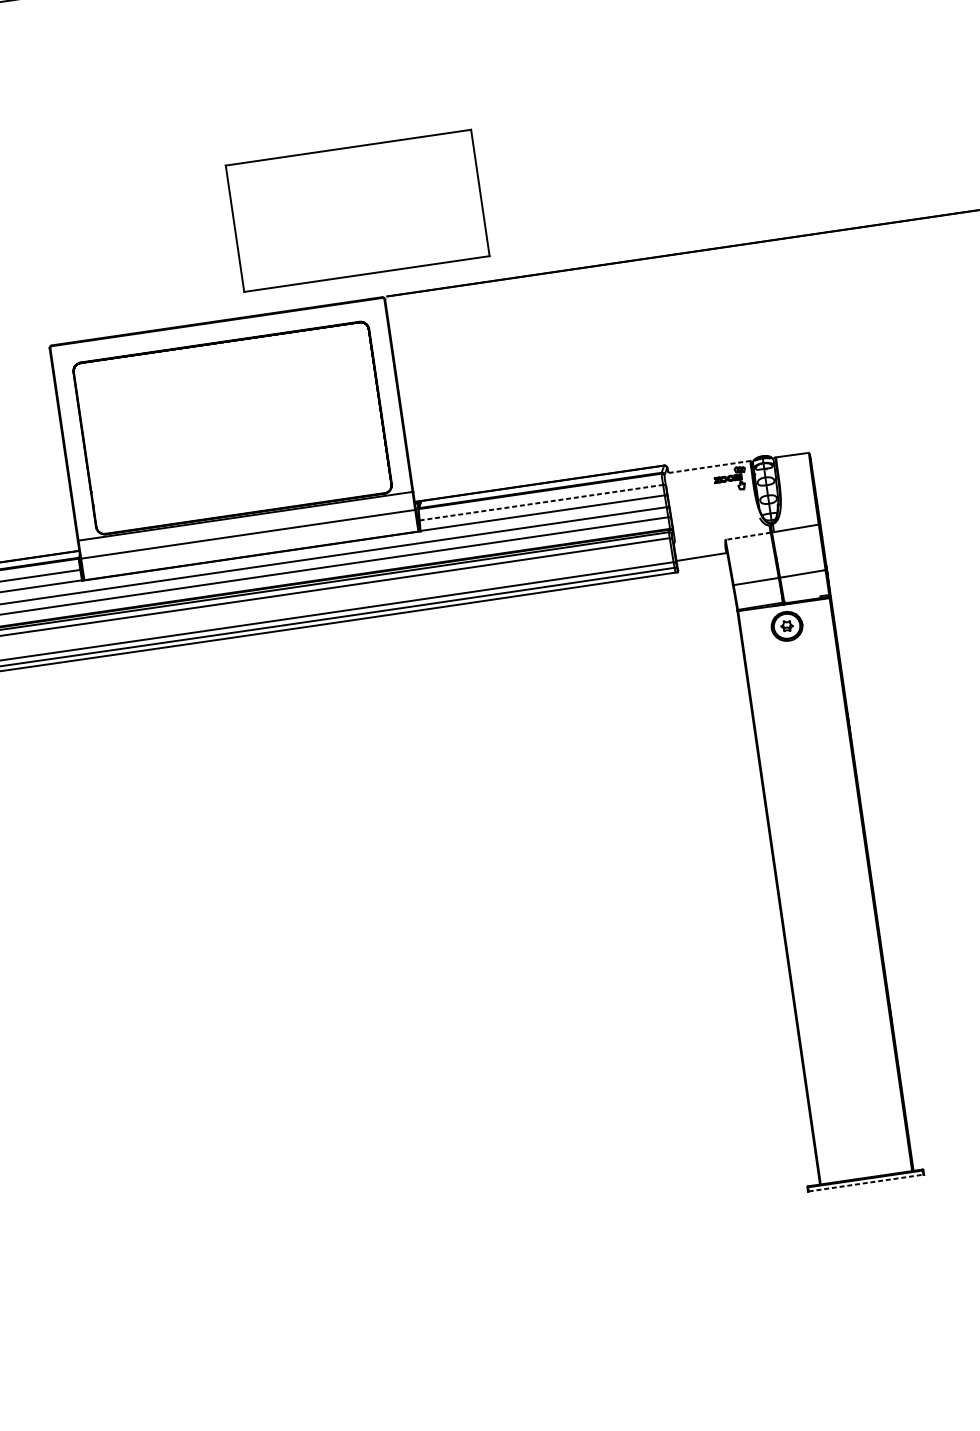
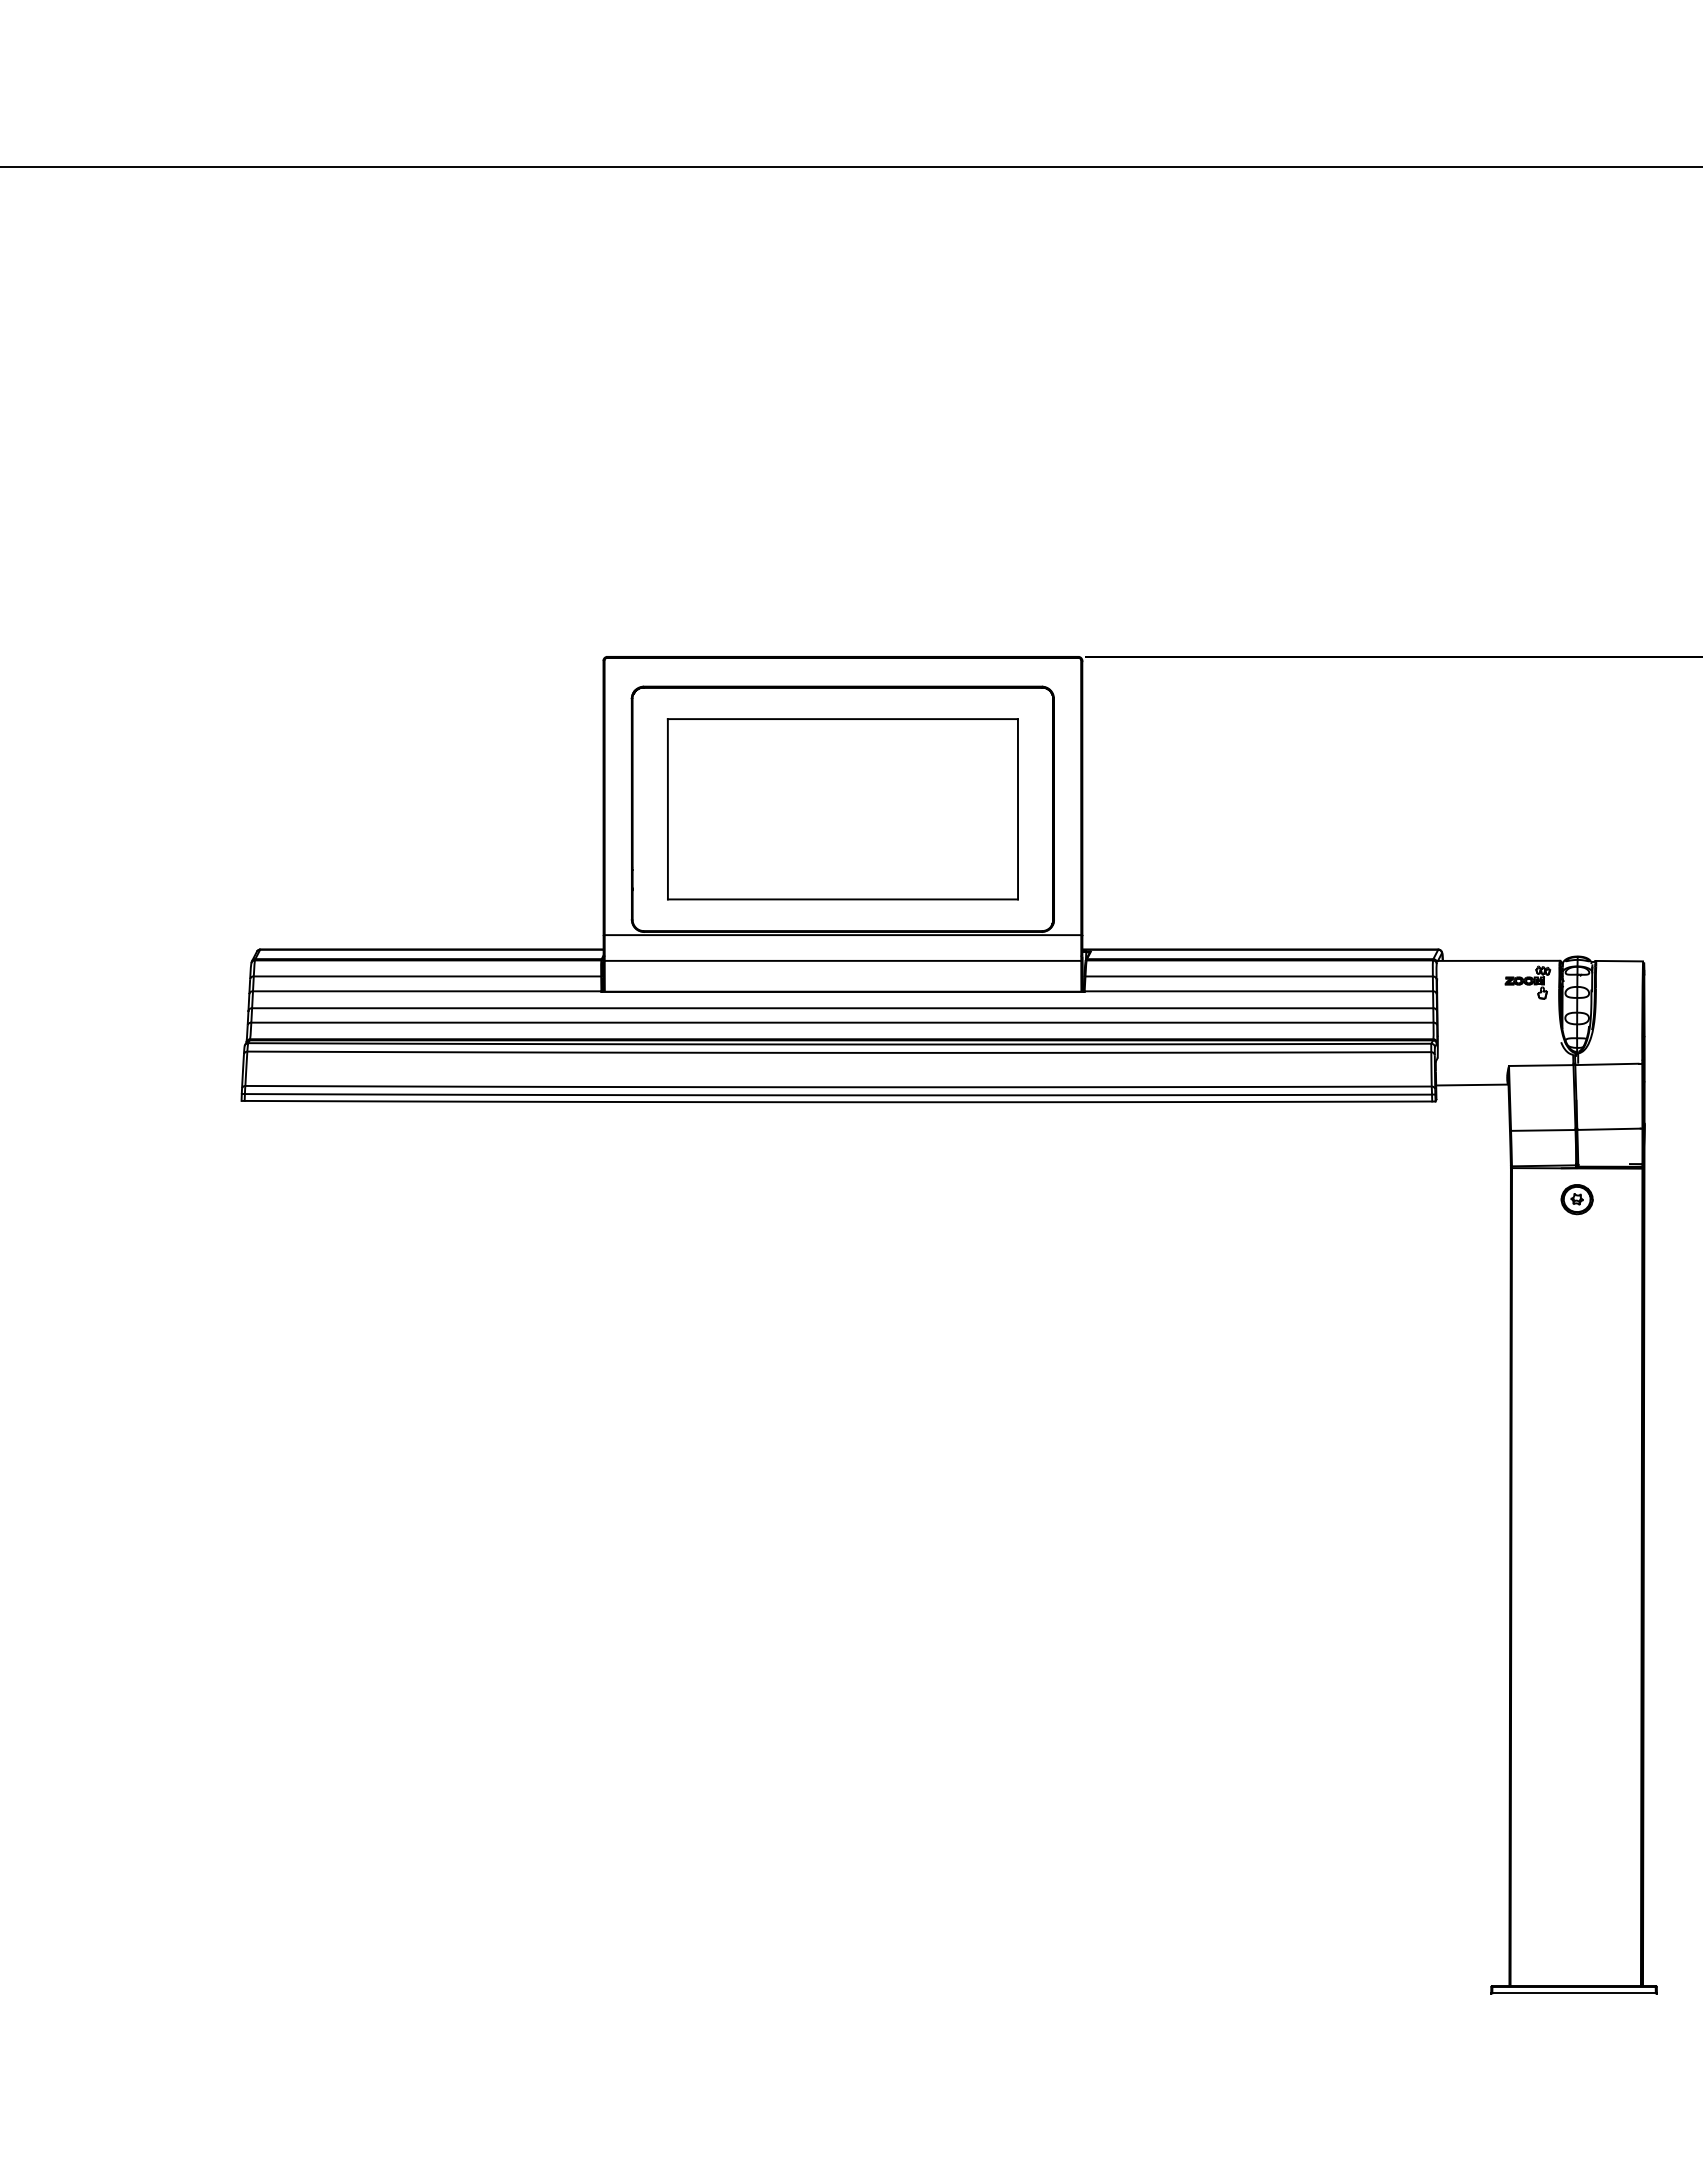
part: (357, 211) -> (842, 809), moved
line: (707, 467) -> (1498, 960), dashed -> solid
line: (541, 502) -> (1259, 976), dashed -> solid
line: (747, 536) -> (1540, 1065), dashed -> solid
part: (786, 626) -> (1576, 1199), size x0.71
line: (866, 1183) -> (1574, 1993), dashed -> solid

